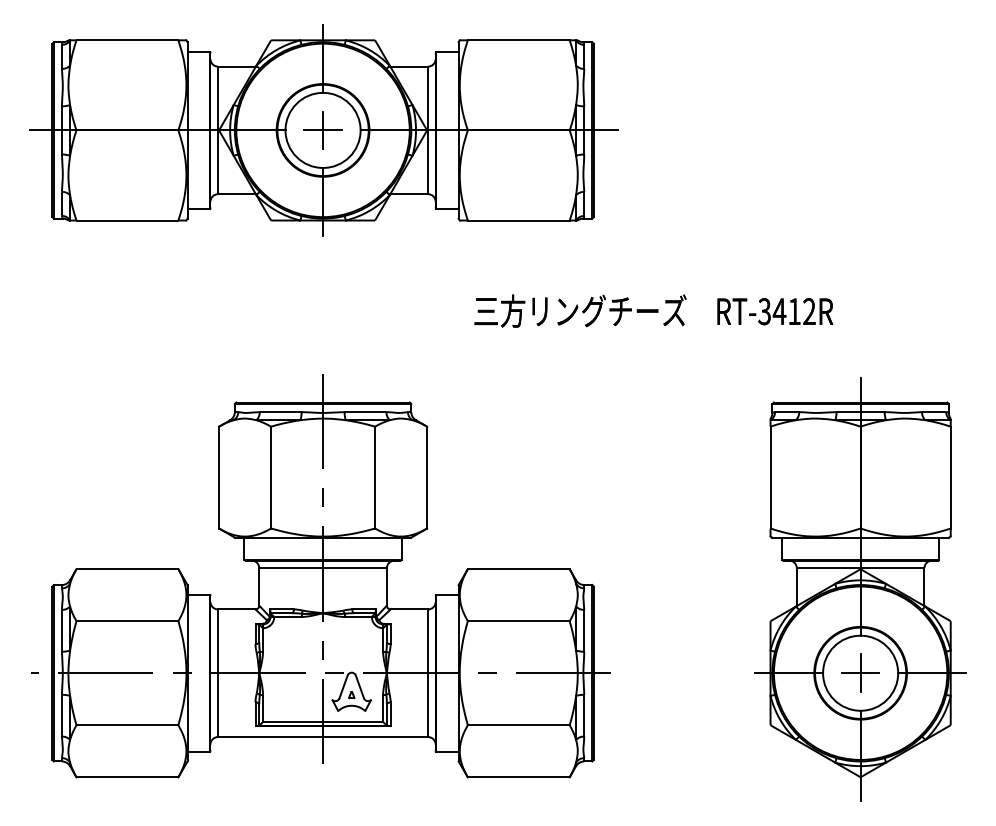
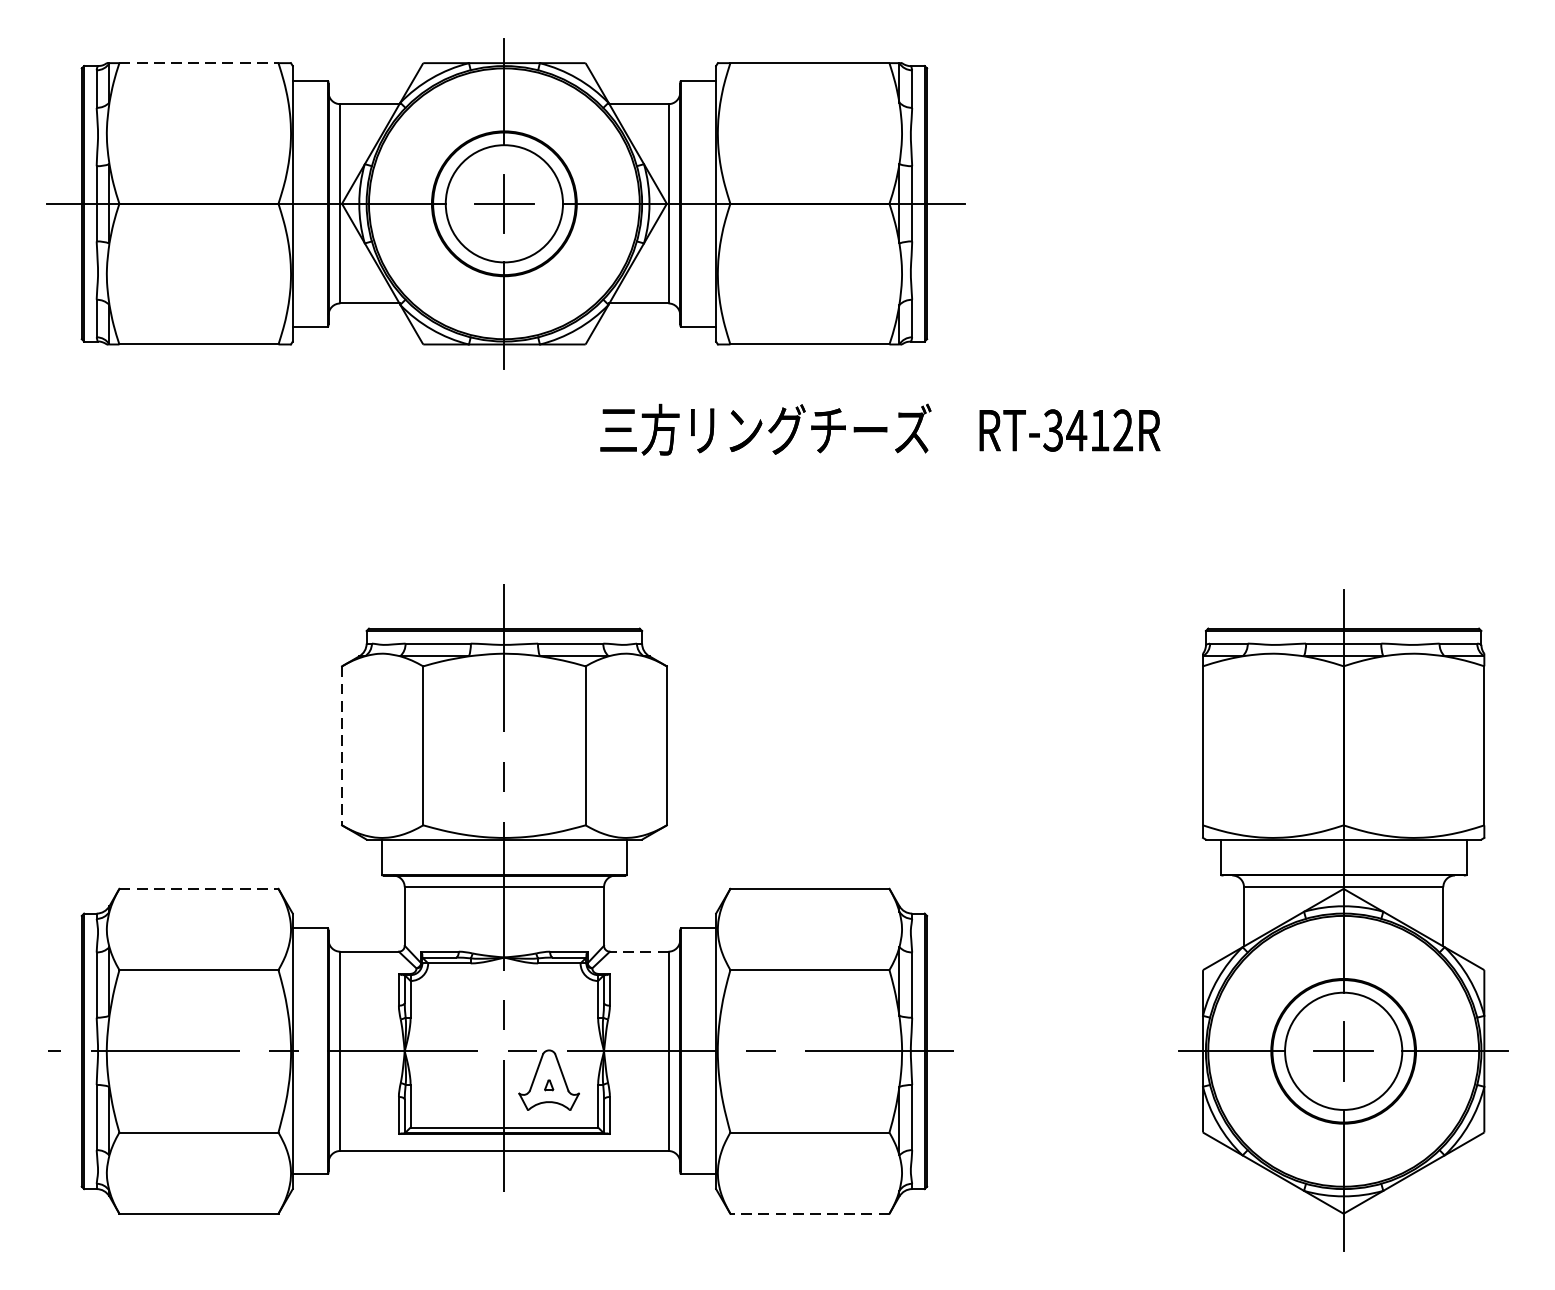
line: (127, 40) -> (199, 63), solid -> dashed
text: (653, 310) -> (879, 428), moved
line: (219, 477) -> (342, 745), solid -> dashed
line: (127, 569) -> (199, 889), solid -> dashed
line: (409, 609) -> (639, 951), solid -> dashed
line: (518, 777) -> (809, 1214), solid -> dashed

